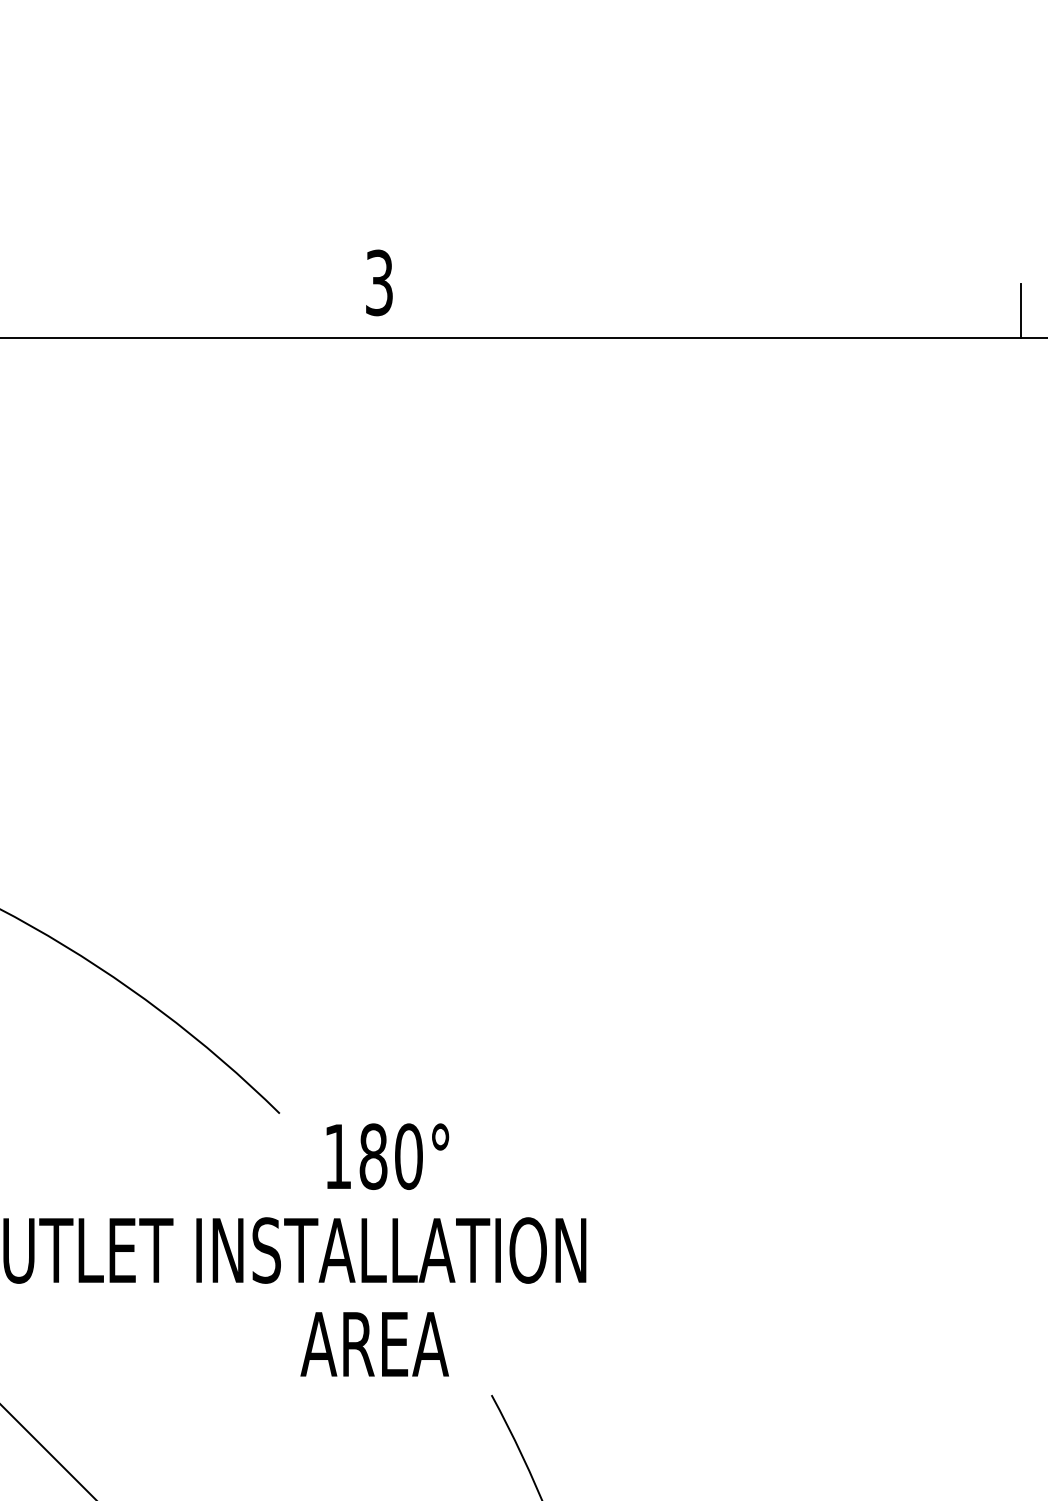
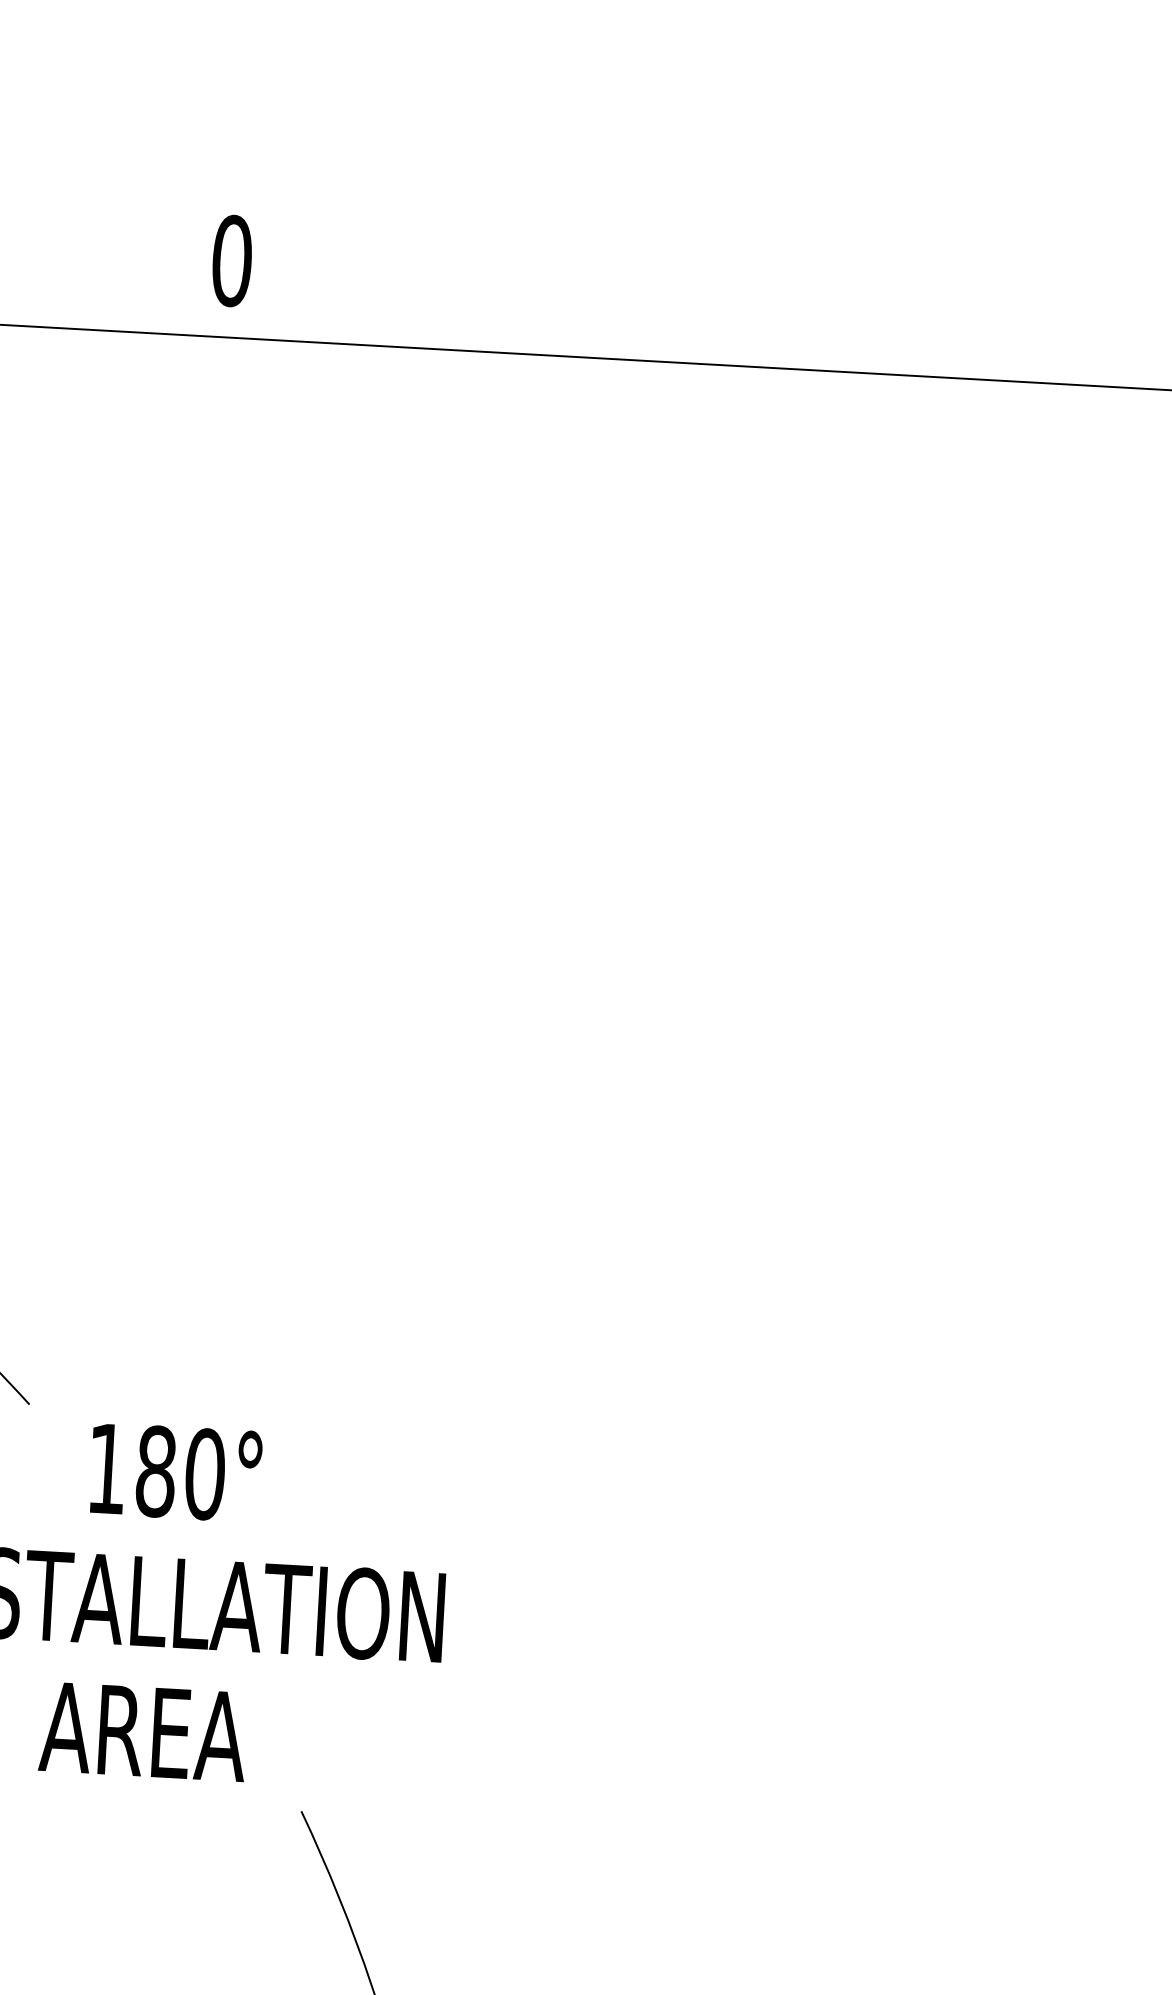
text: (379, 282) -> (232, 260), 3 -> 0
line: (1020, 310) -> (1118, 348), removed

